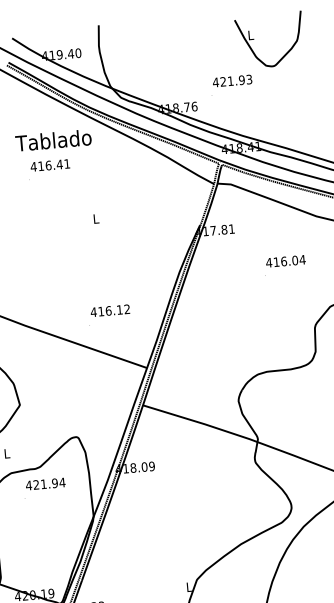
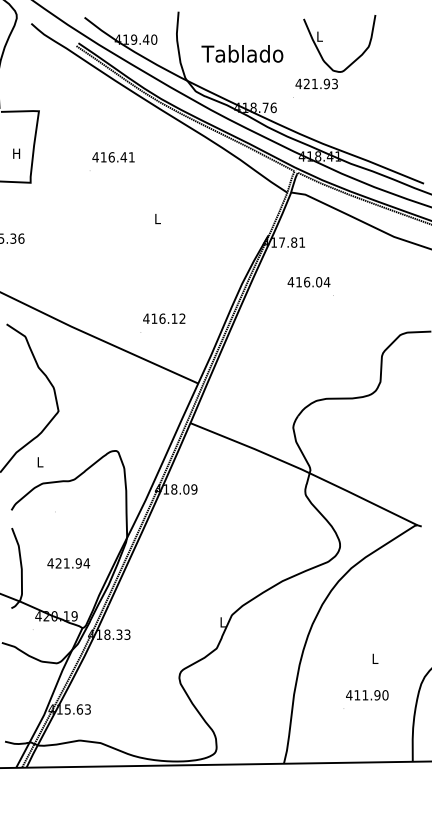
part: (253, 39) -> (322, 41), moved
text: (53, 140) -> (242, 53), moved
text: (285, 261) -> (308, 282), moved
text: (45, 484) -> (68, 563), moved

